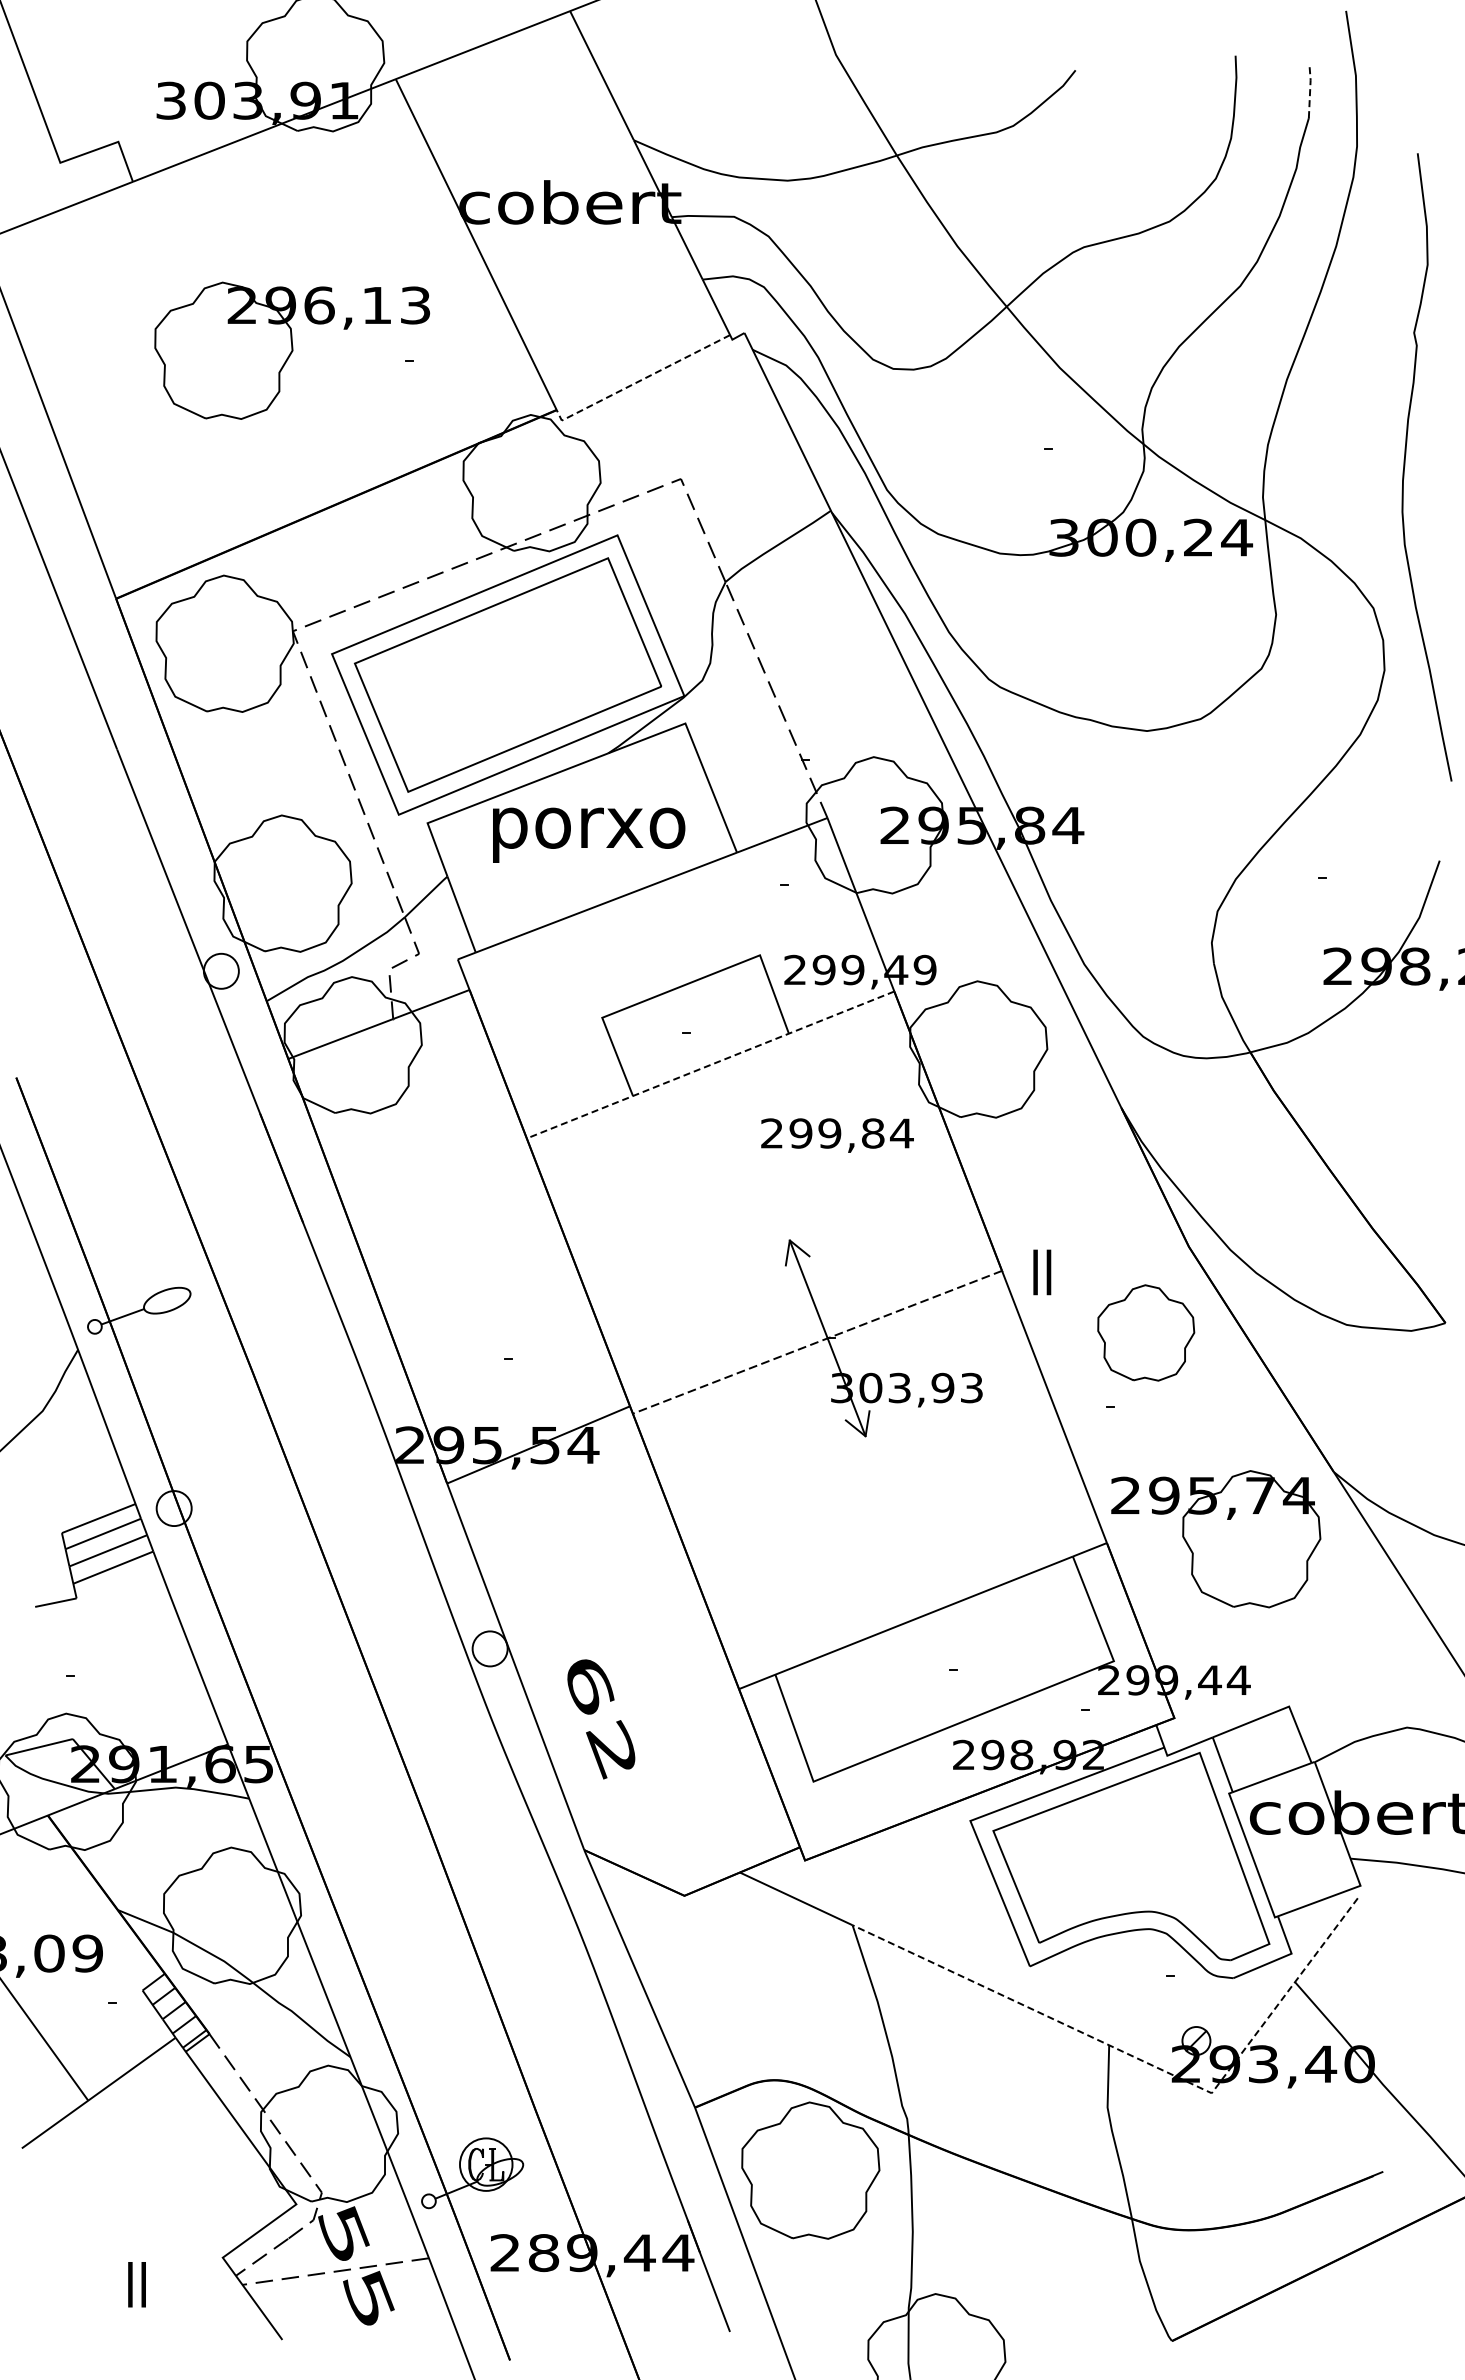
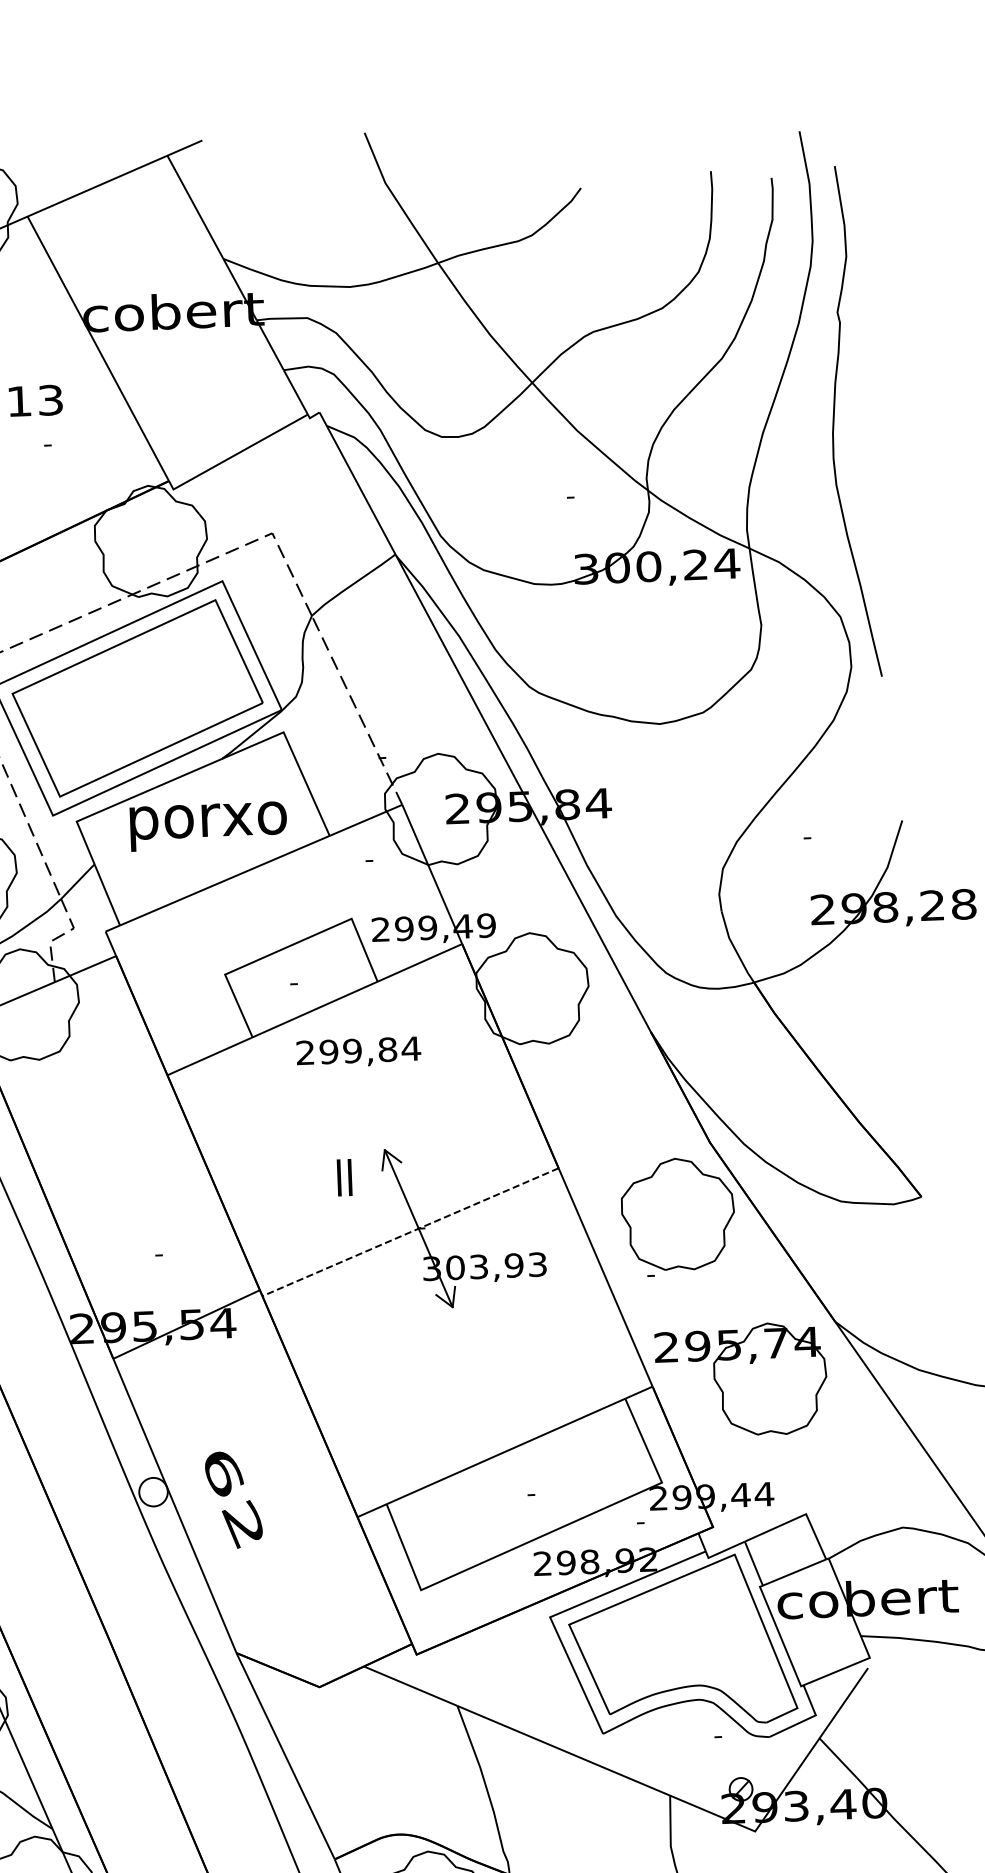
line: (1310, 91) -> (772, 197), dashed -> solid
line: (640, 380) -> (236, 454), dashed -> solid
curve: (1405, 466) -> (834, 421), moved
line: (710, 1064) -> (314, 1009), dashed -> solid
text: (837, 1135) -> (358, 1052), moved
text: (1042, 1272) -> (344, 1177), moved
part: (1145, 1332) -> (677, 1213), size x1.43
text: (601, 1719) -> (234, 1500), moved
line: (1143, 2061) -> (698, 1807), dashed -> solid

